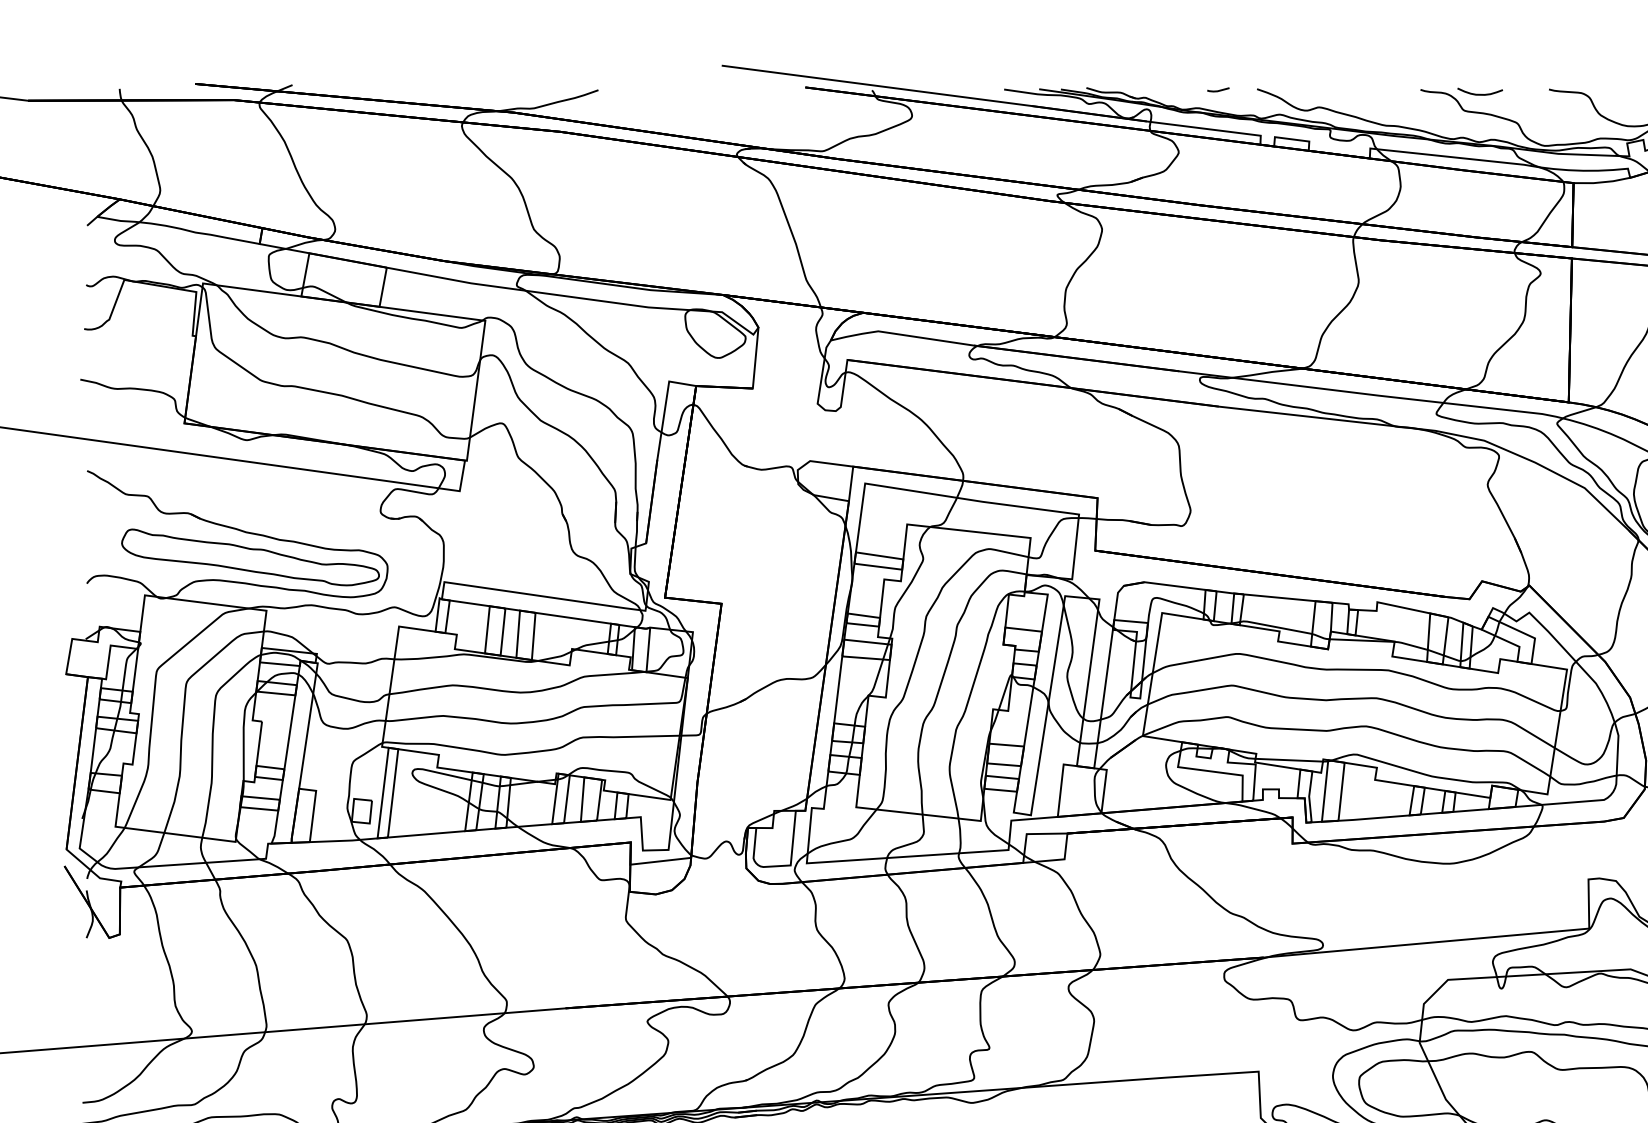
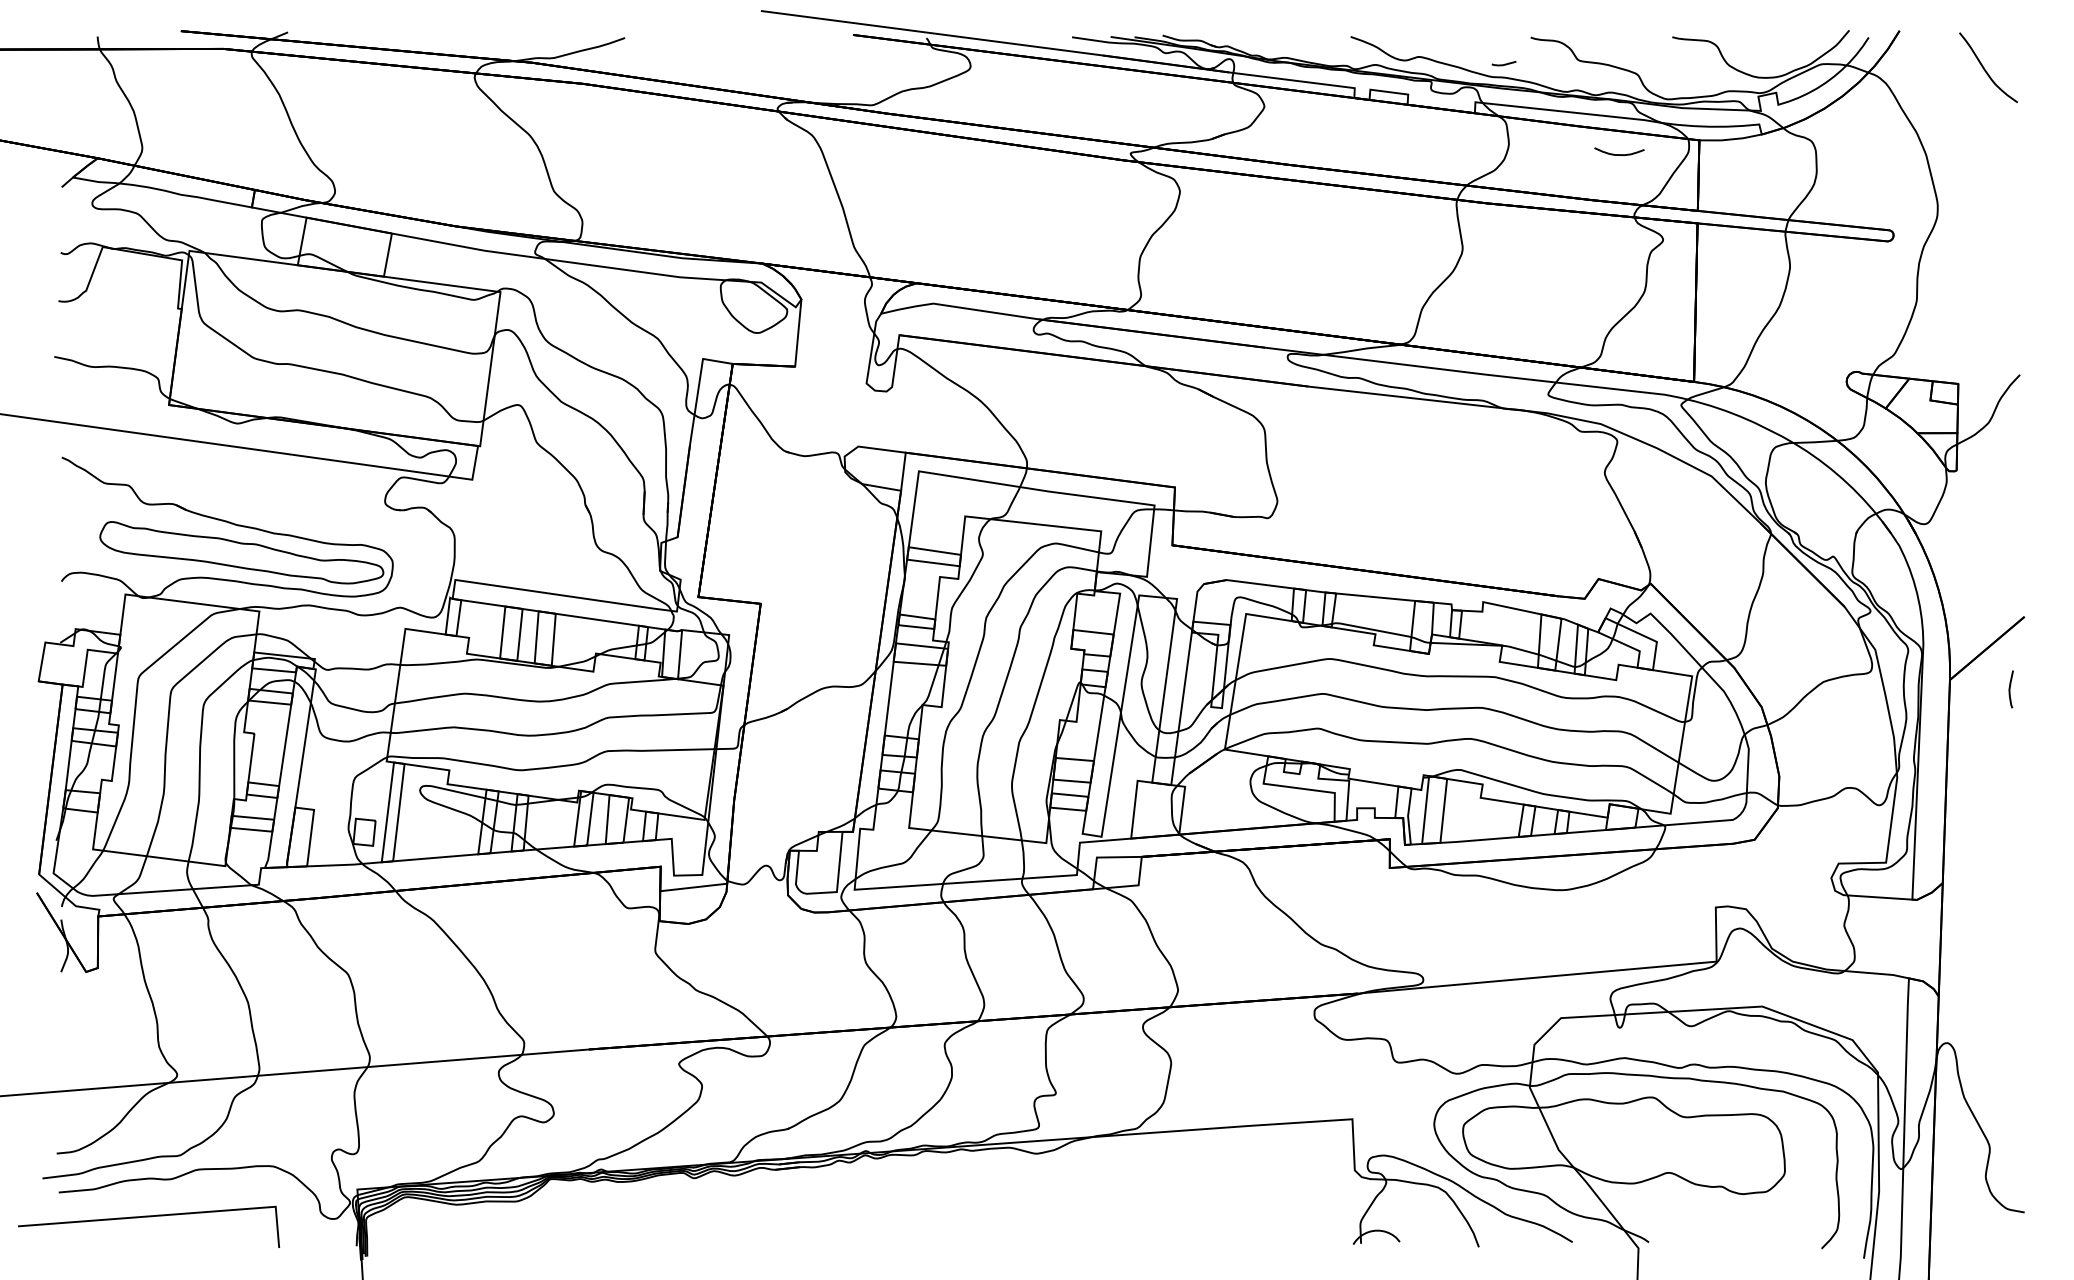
line: (1218, 89) -> (1504, 63), moved
curve: (1480, 94) -> (1619, 154), moved
line: (1289, 759) -> (1386, 775), removed

